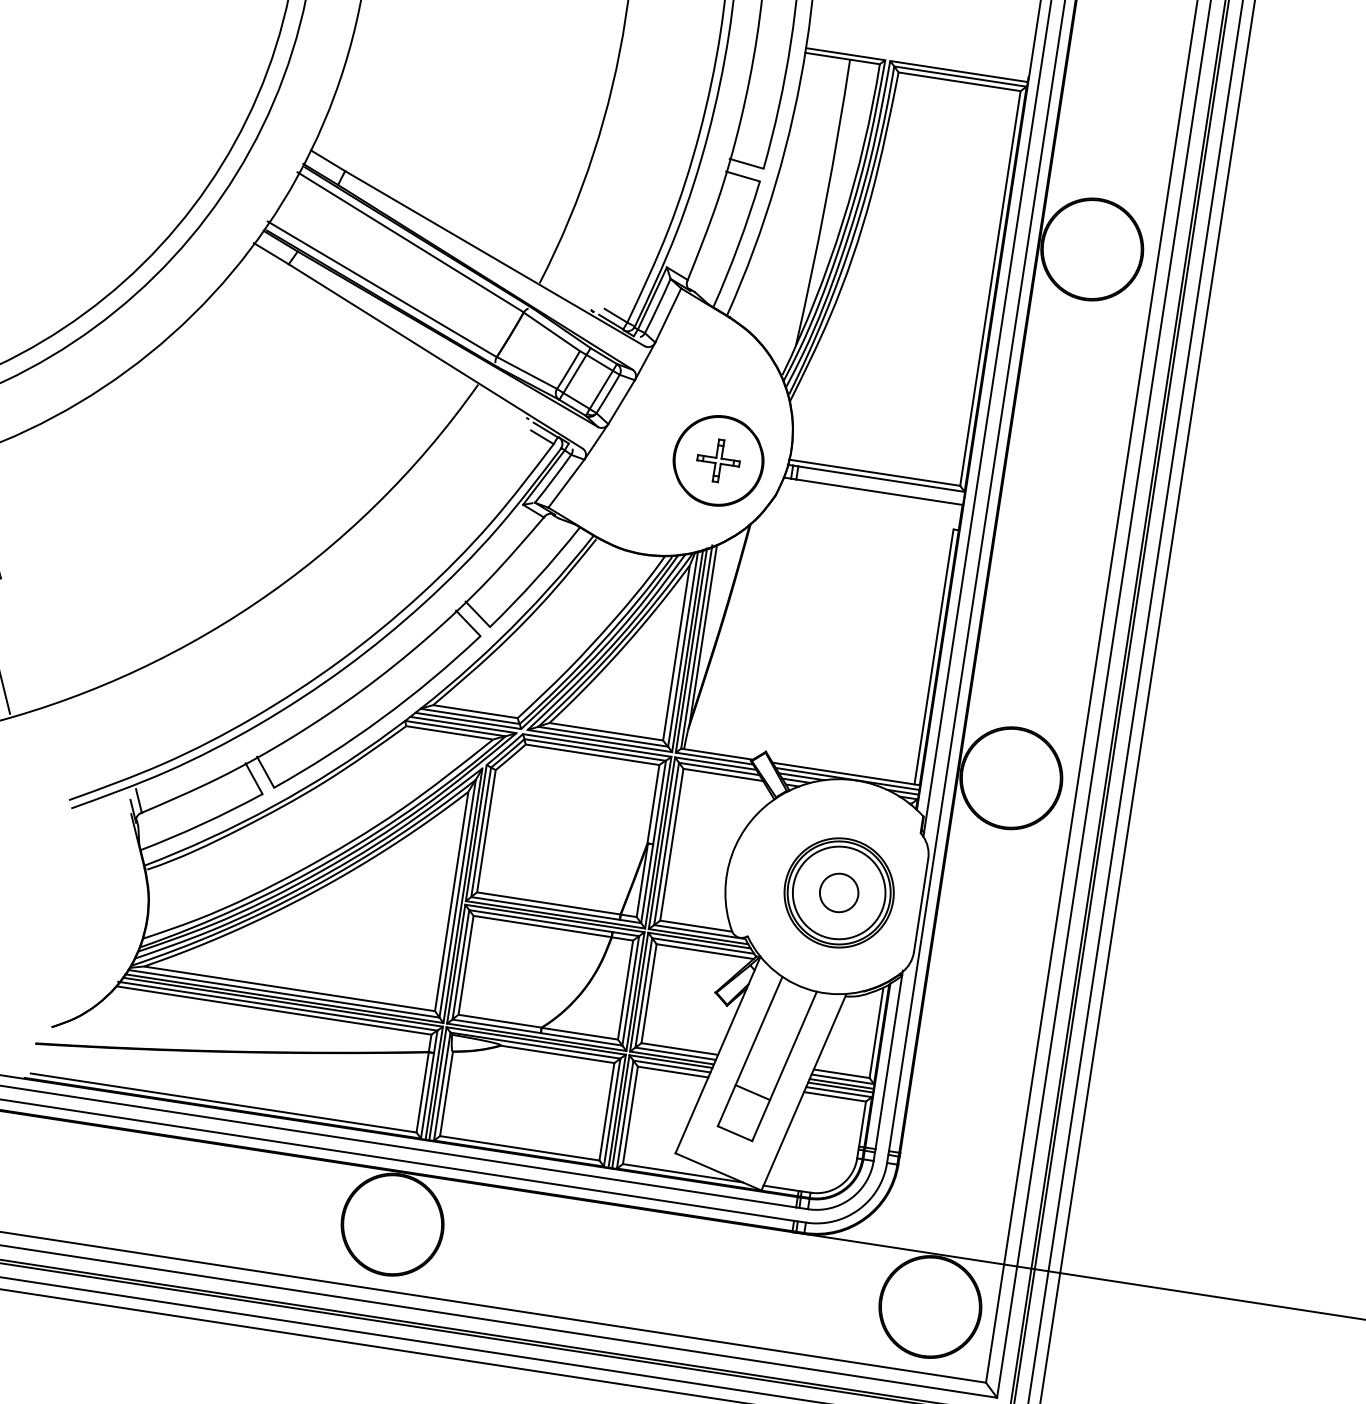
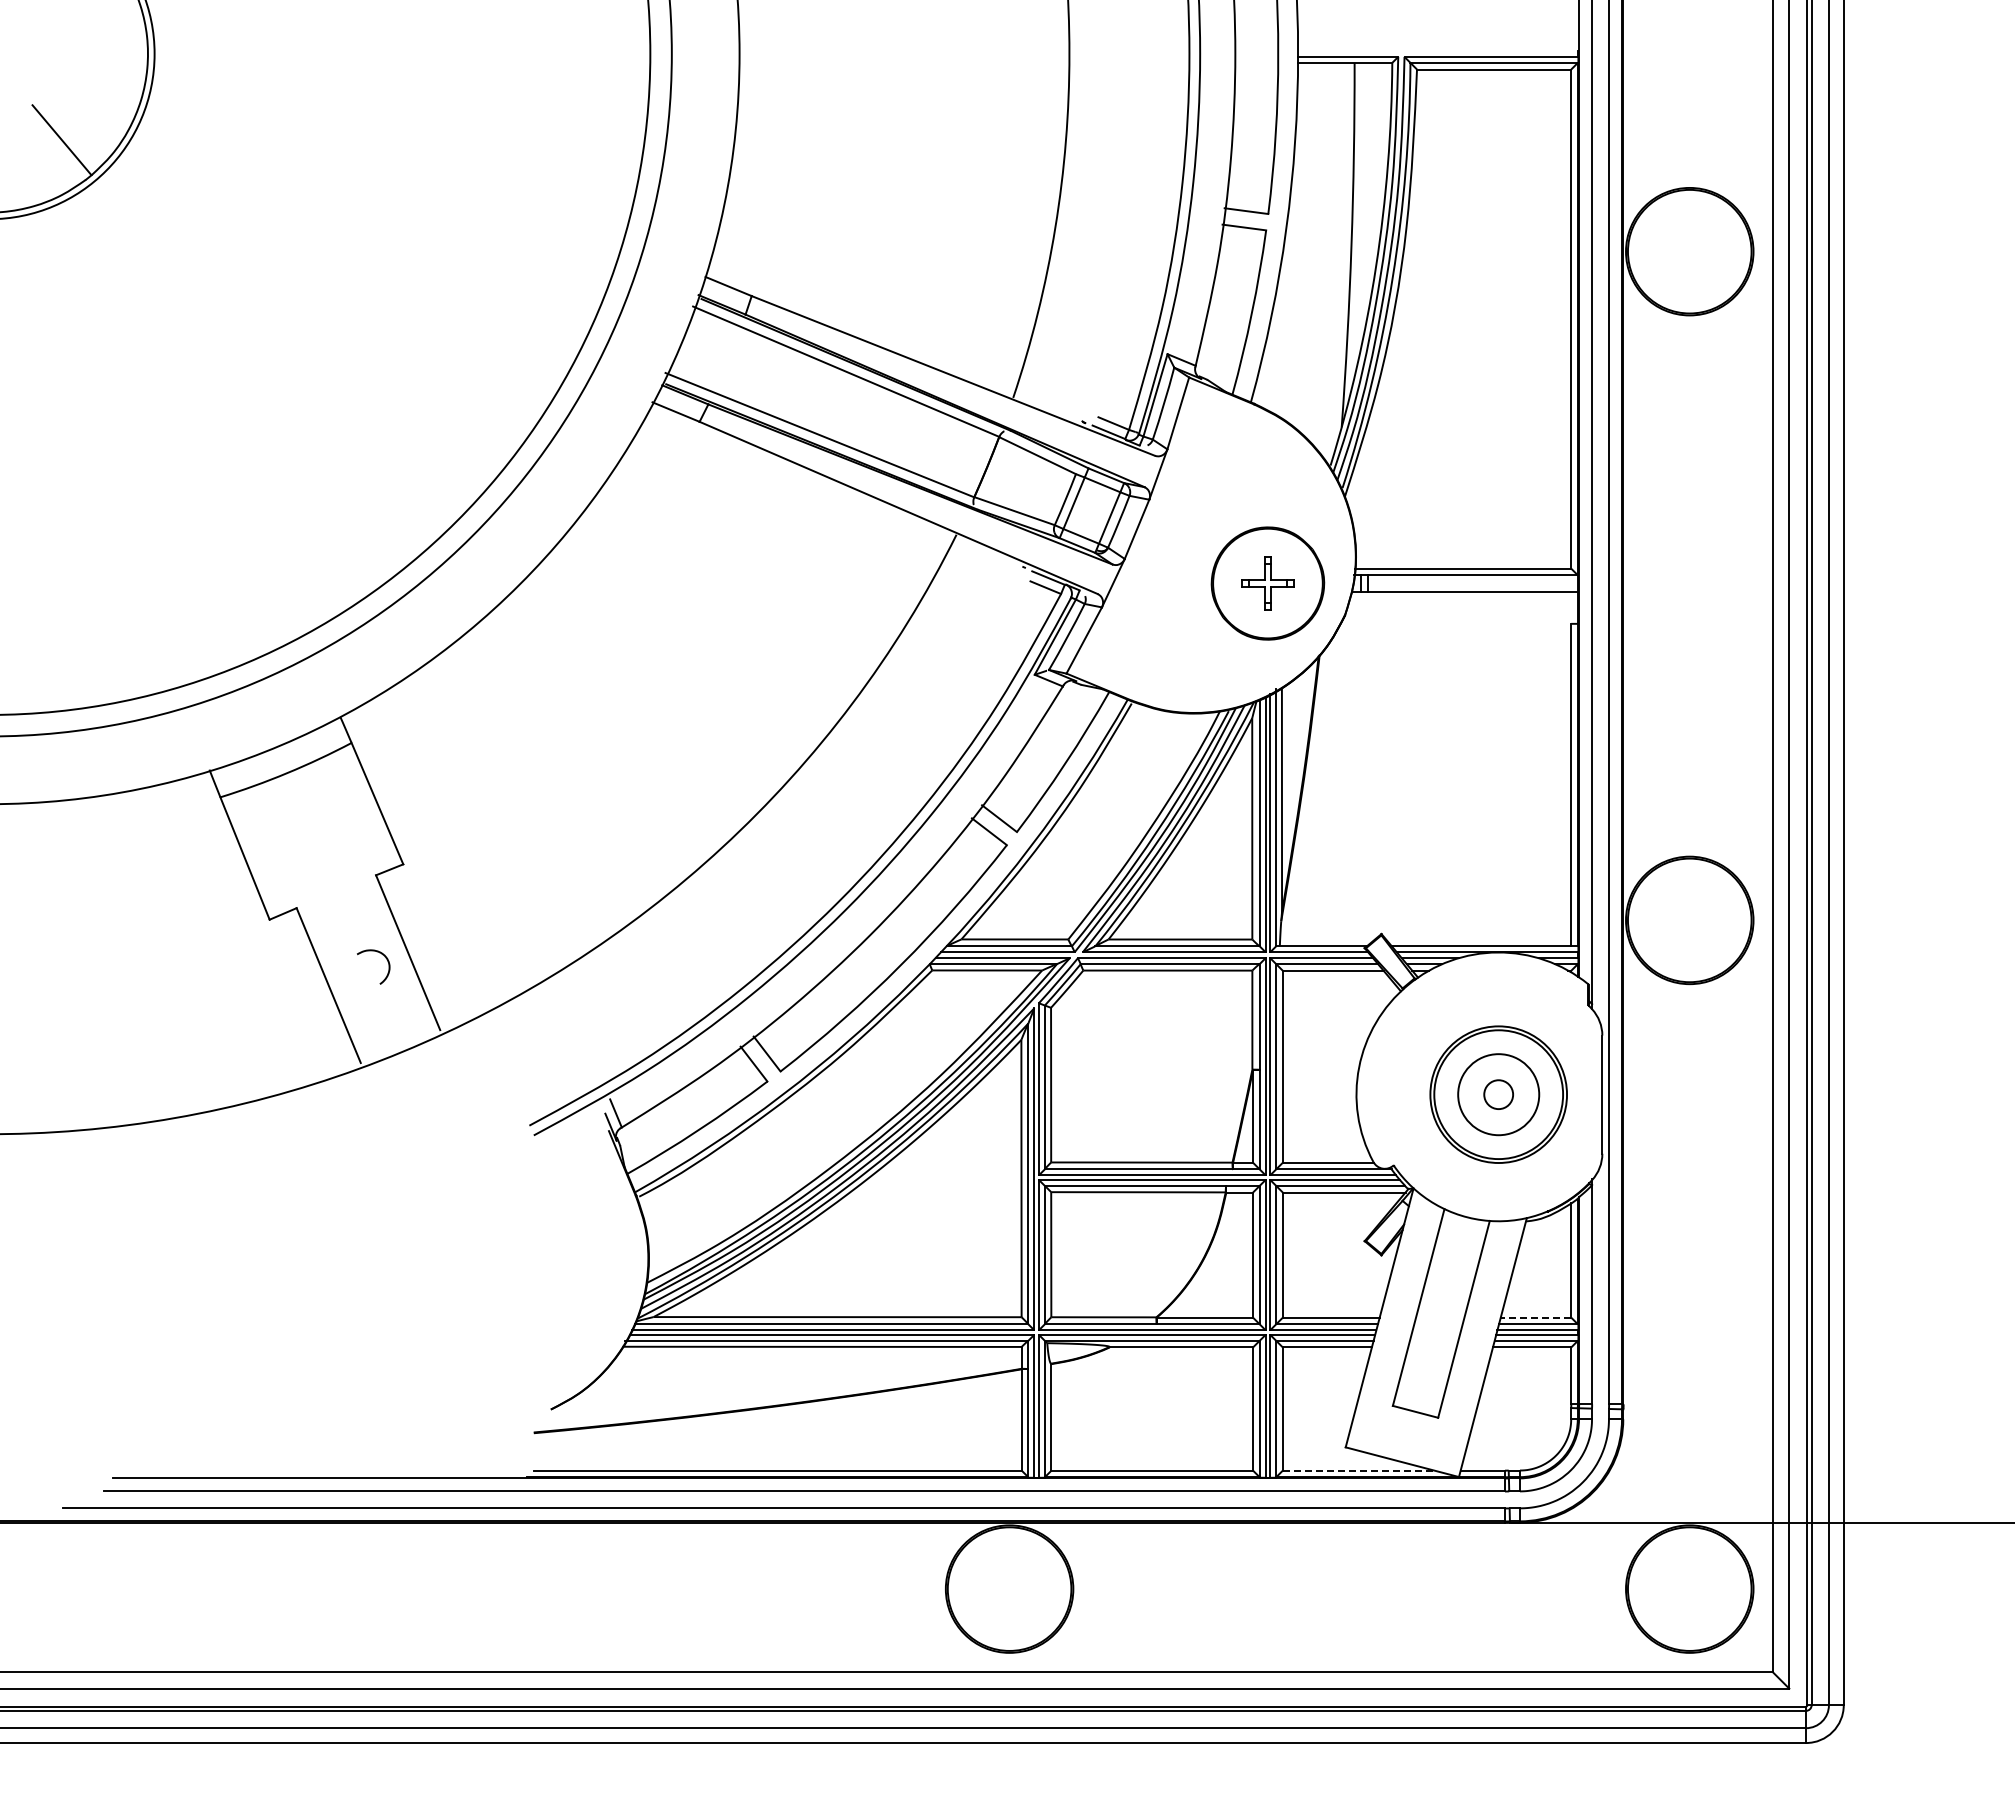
circle: (839, 892) -> (1498, 1094), size x0.6
circle: (839, 892) -> (1498, 1094), size x0.7
line: (841, 1073) -> (1535, 1317), solid -> dashed
line: (752, 1092) -> (1429, 1357), removed
line: (682, 1173) -> (1358, 1470), solid -> dashed

